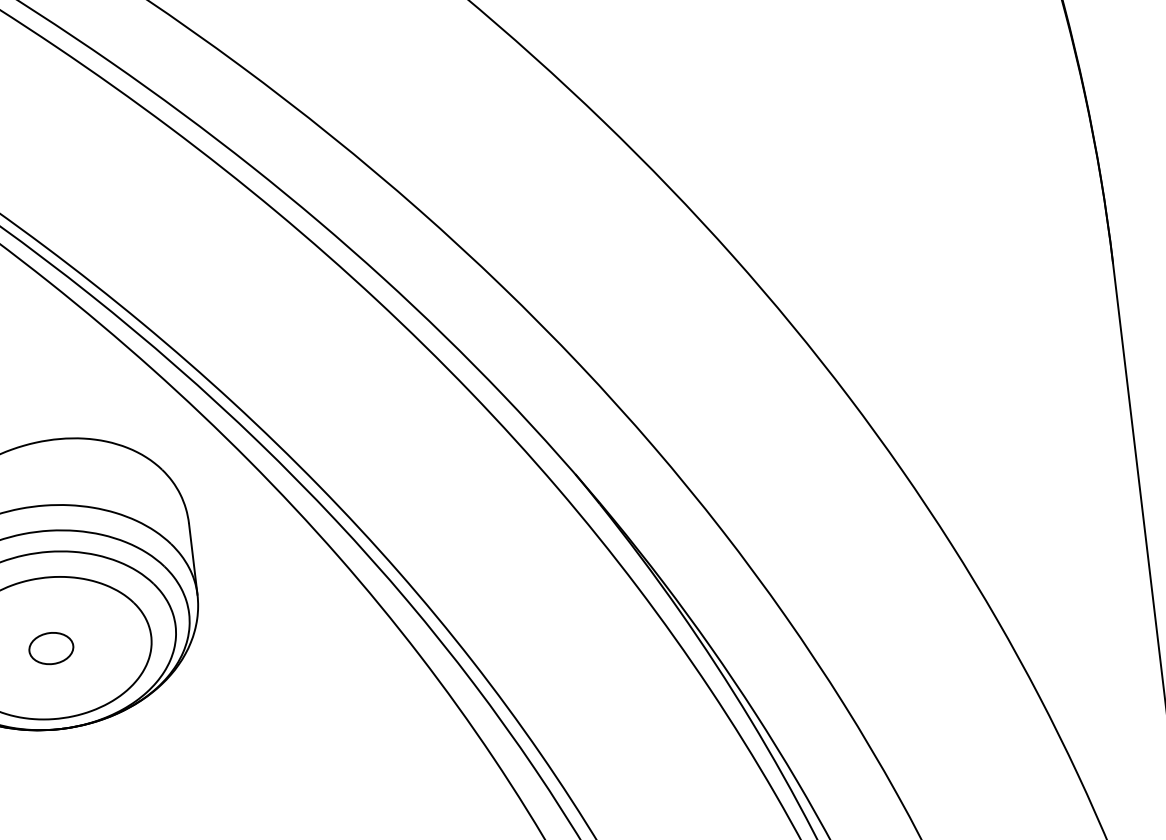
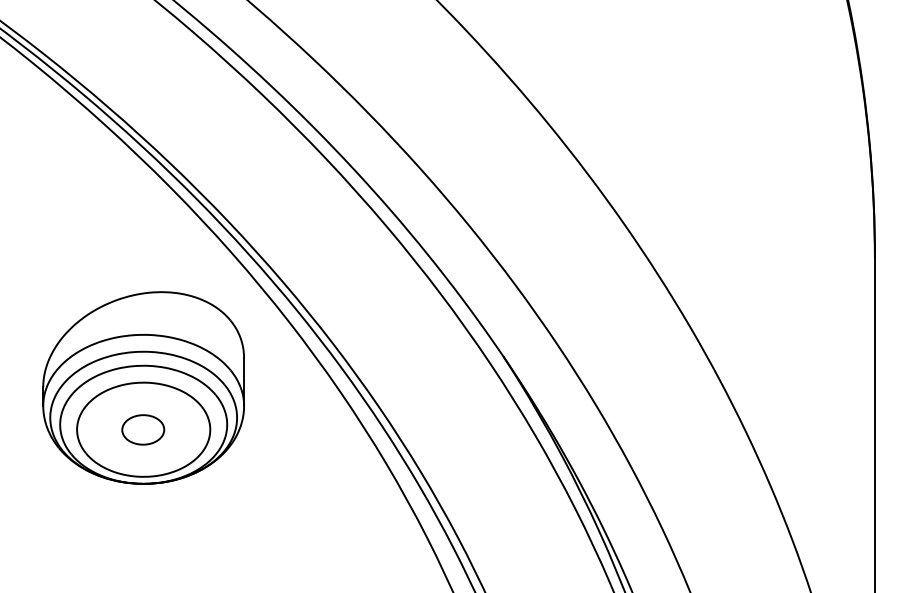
part: (51, 647) -> (143, 429), size x1.43

